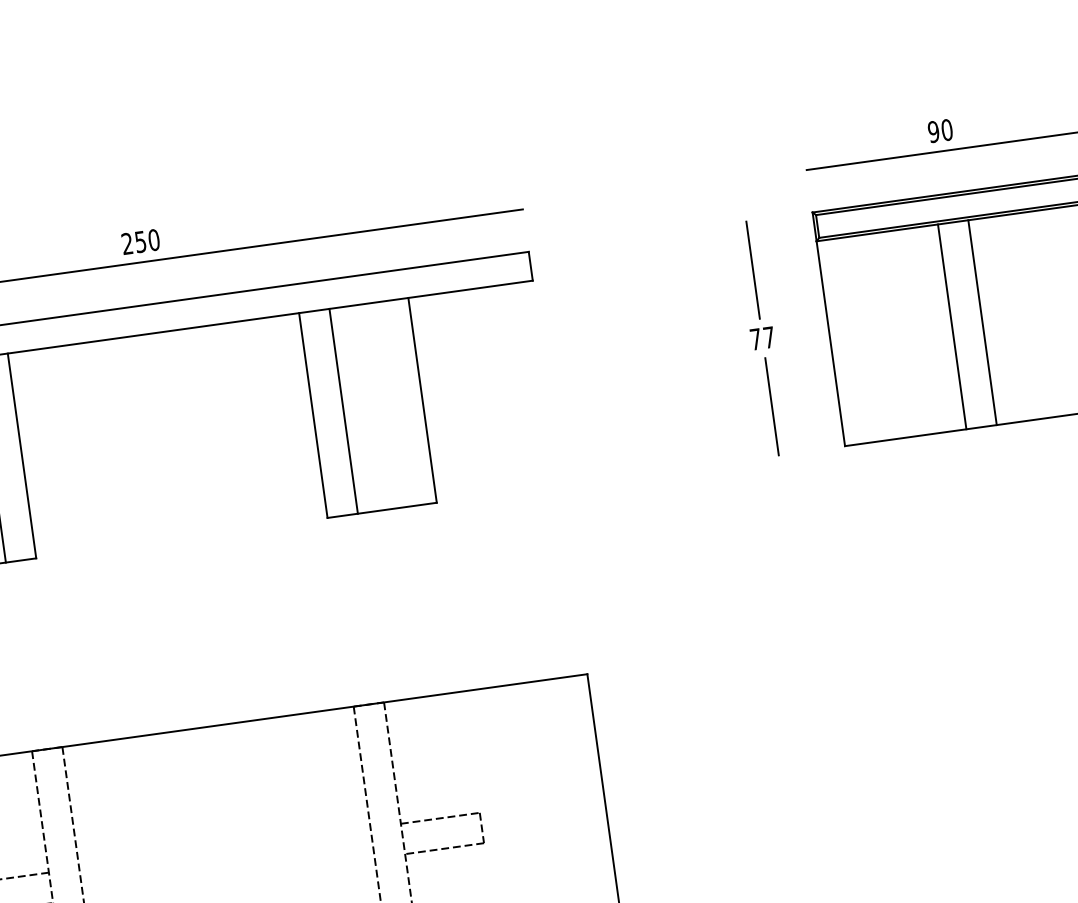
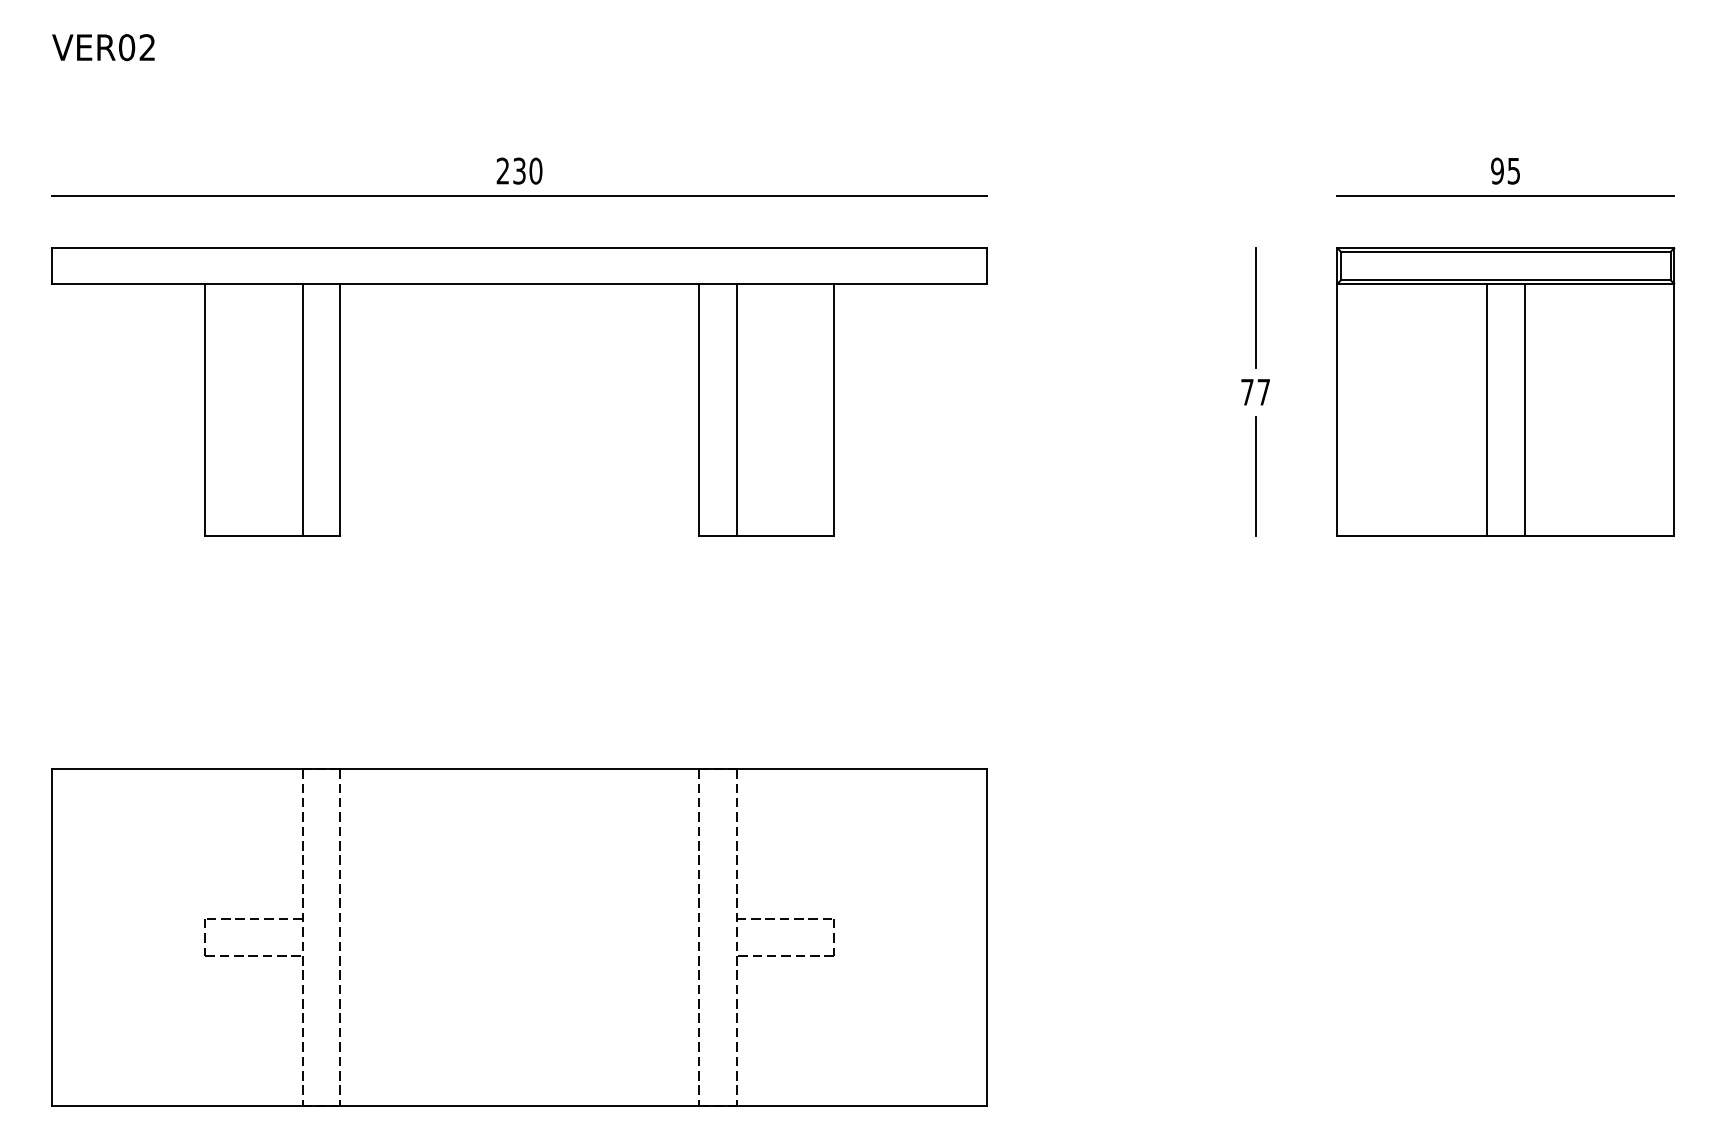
text: (946, 129) -> (1513, 170), 90 -> 95
text: (140, 241) -> (519, 170), 250 -> 230

